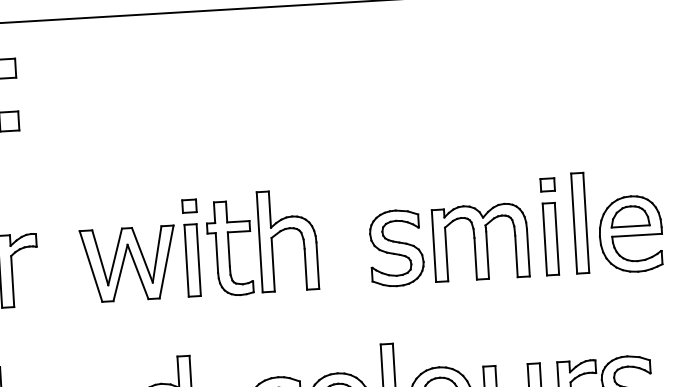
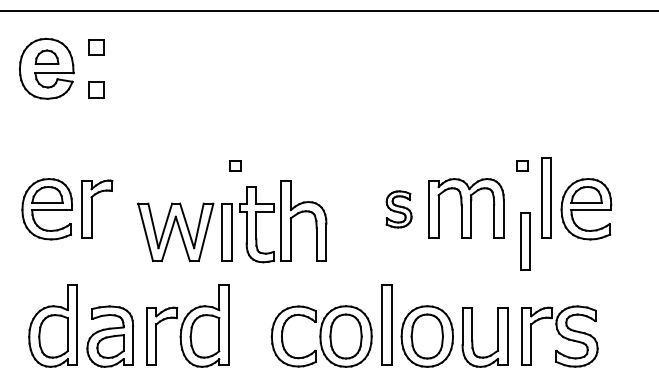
part: (550, 239) -> (525, 241), moved
part: (198, 246) -> (232, 221), moved
part: (395, 248) -> (398, 209), size x0.6

